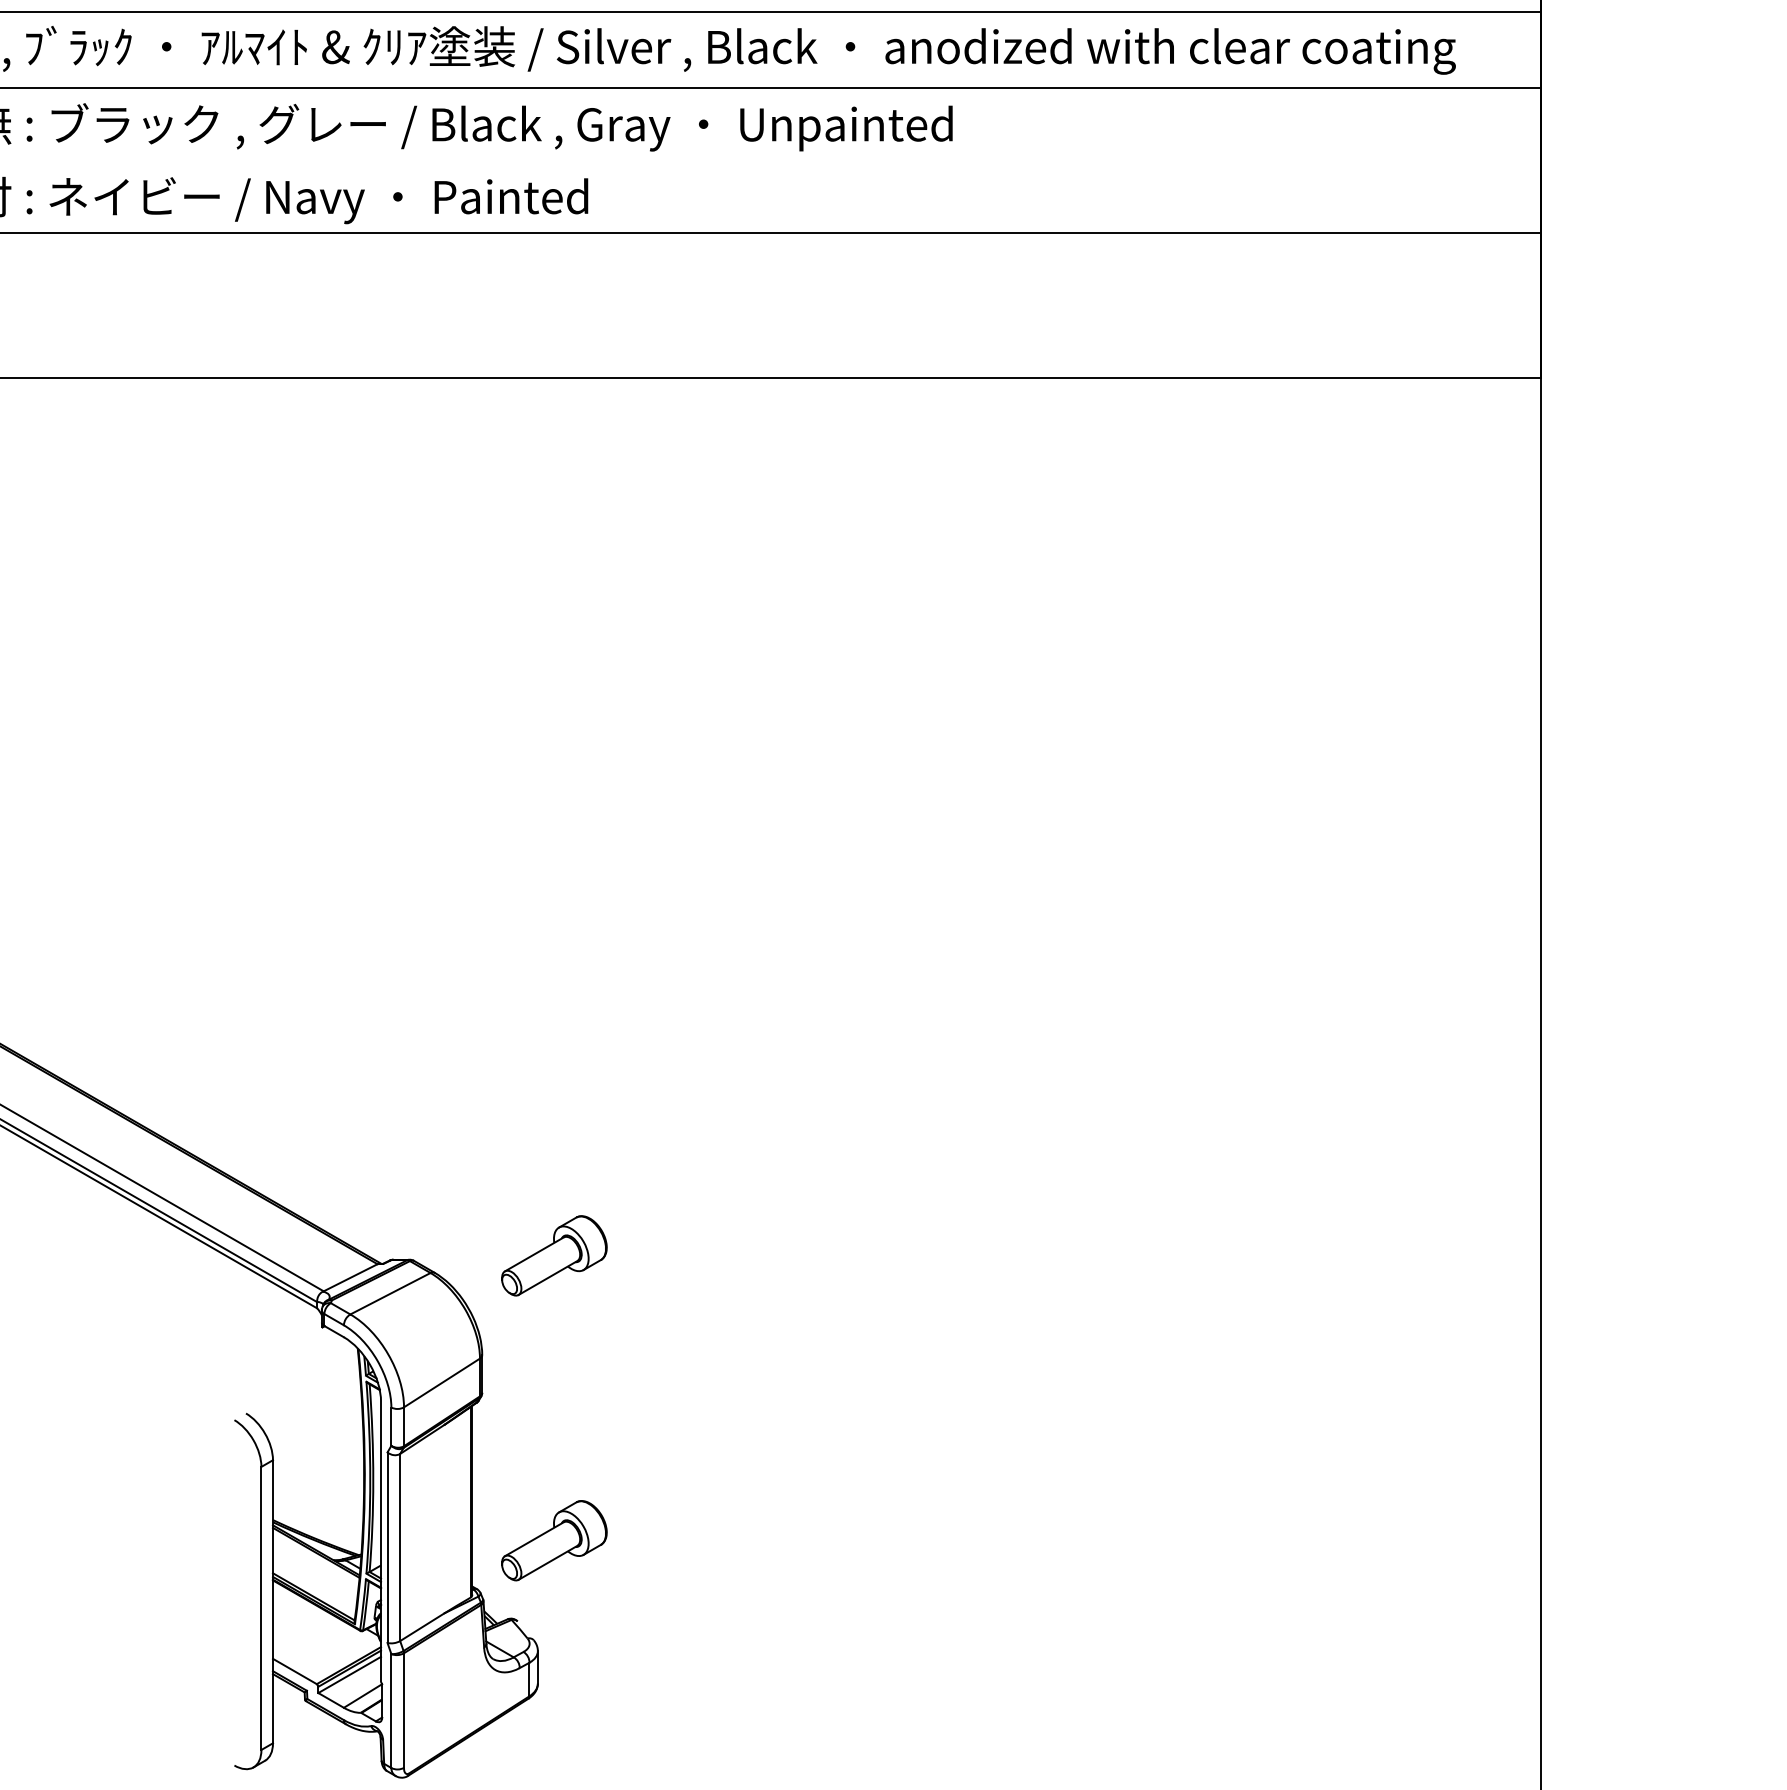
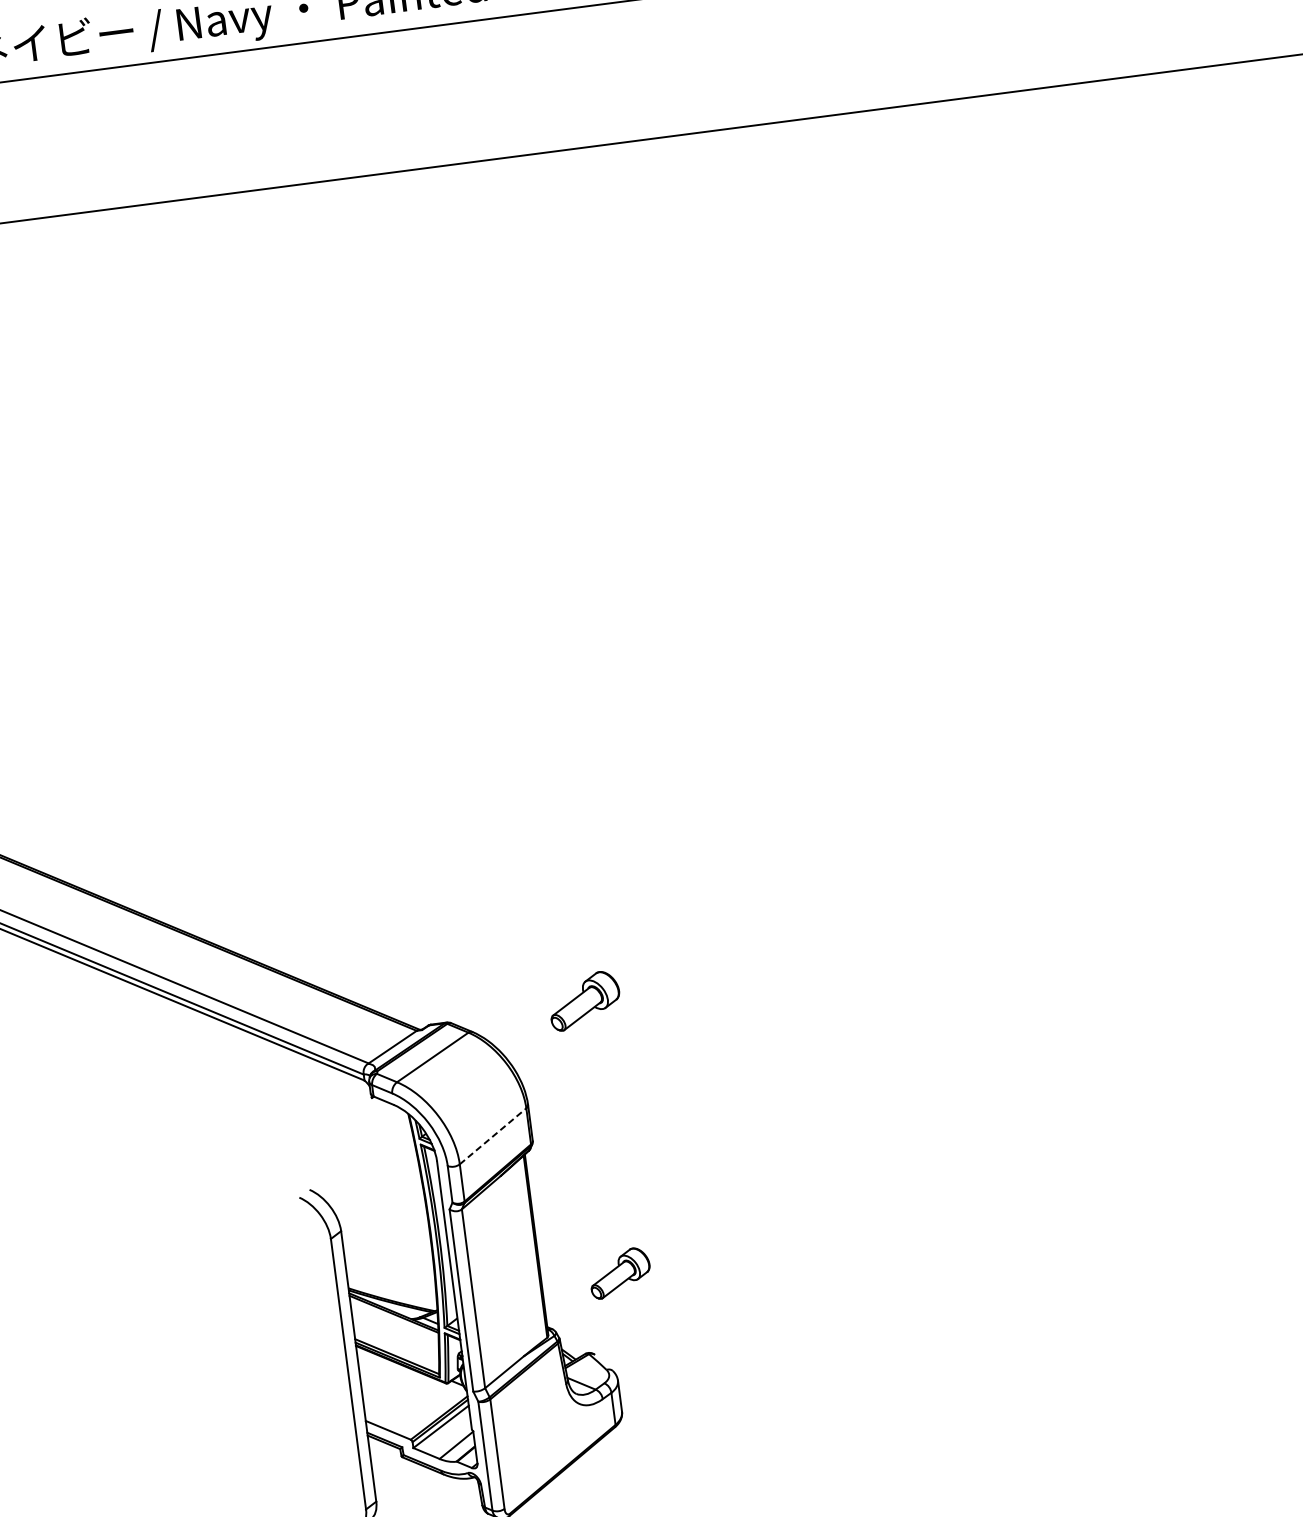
part: (554, 1255) -> (584, 1000), size x0.7
line: (442, 1382) -> (493, 1135), solid -> dashed
part: (554, 1540) -> (620, 1272), size x0.6

